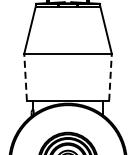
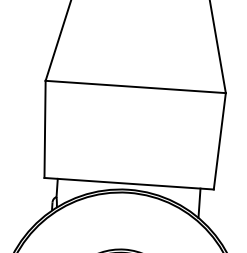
line: (25, 77) -> (44, 129), dashed -> solid
line: (110, 77) -> (219, 141), dashed -> solid

